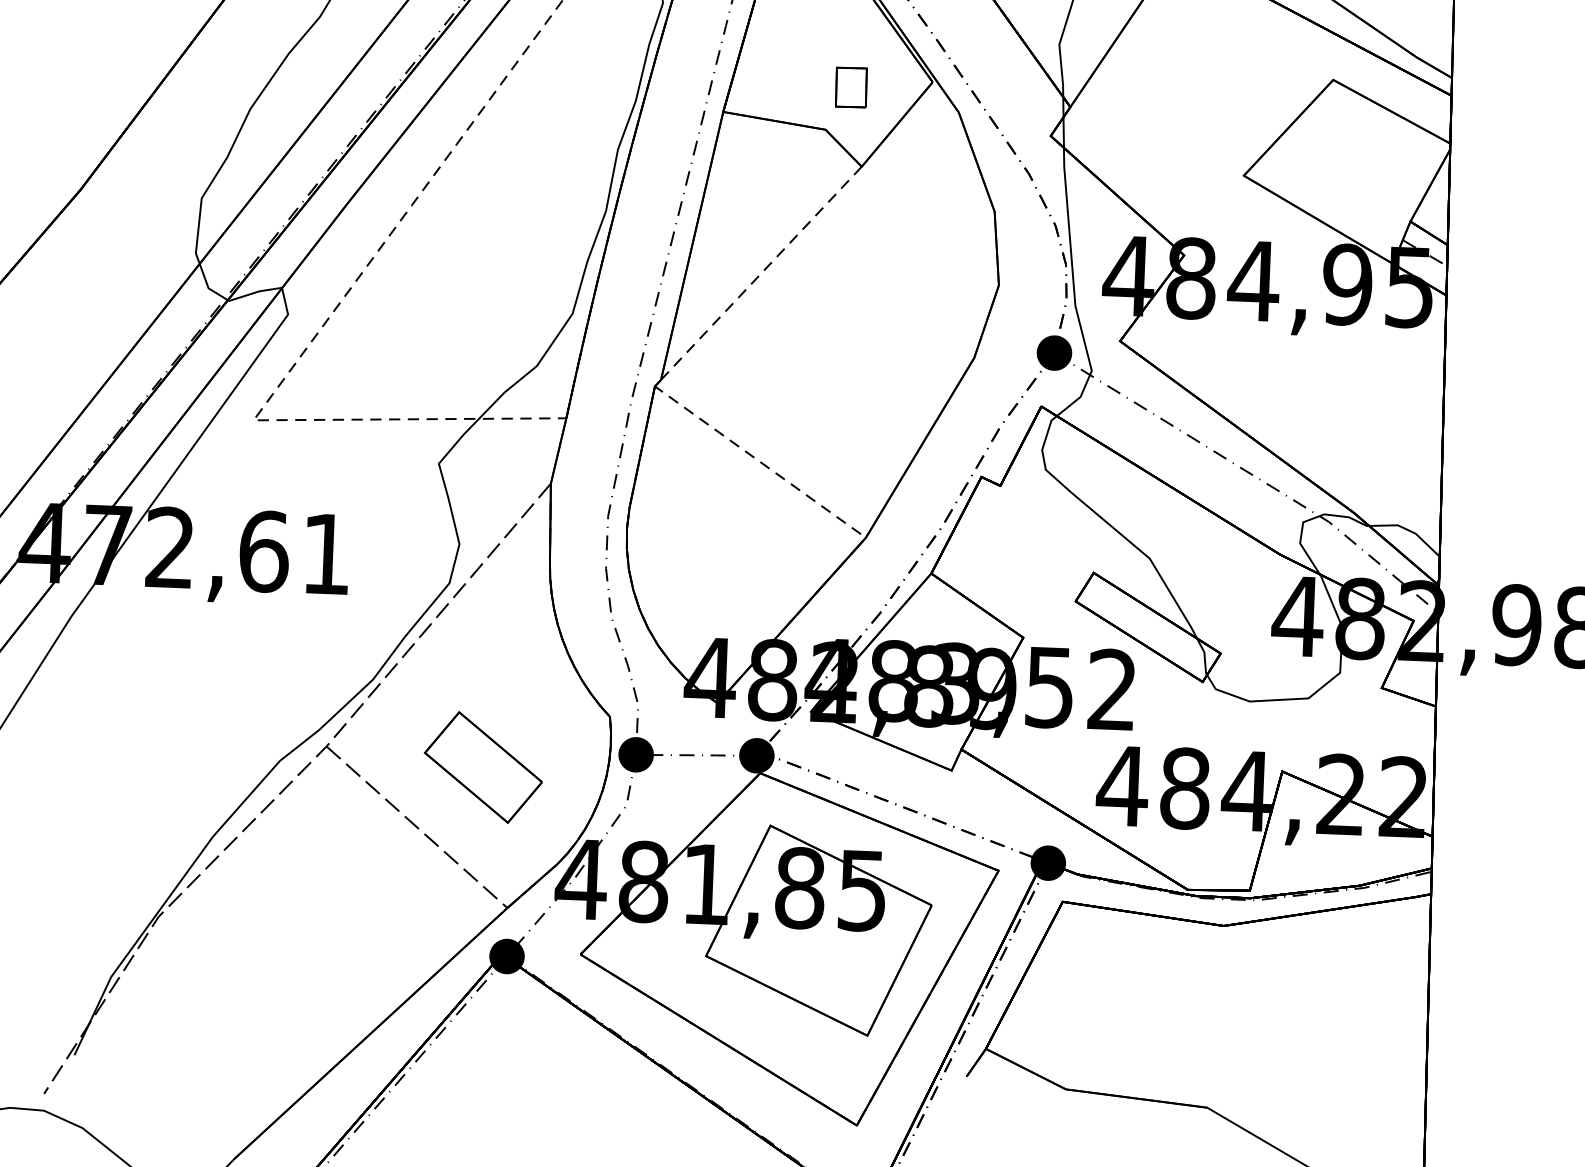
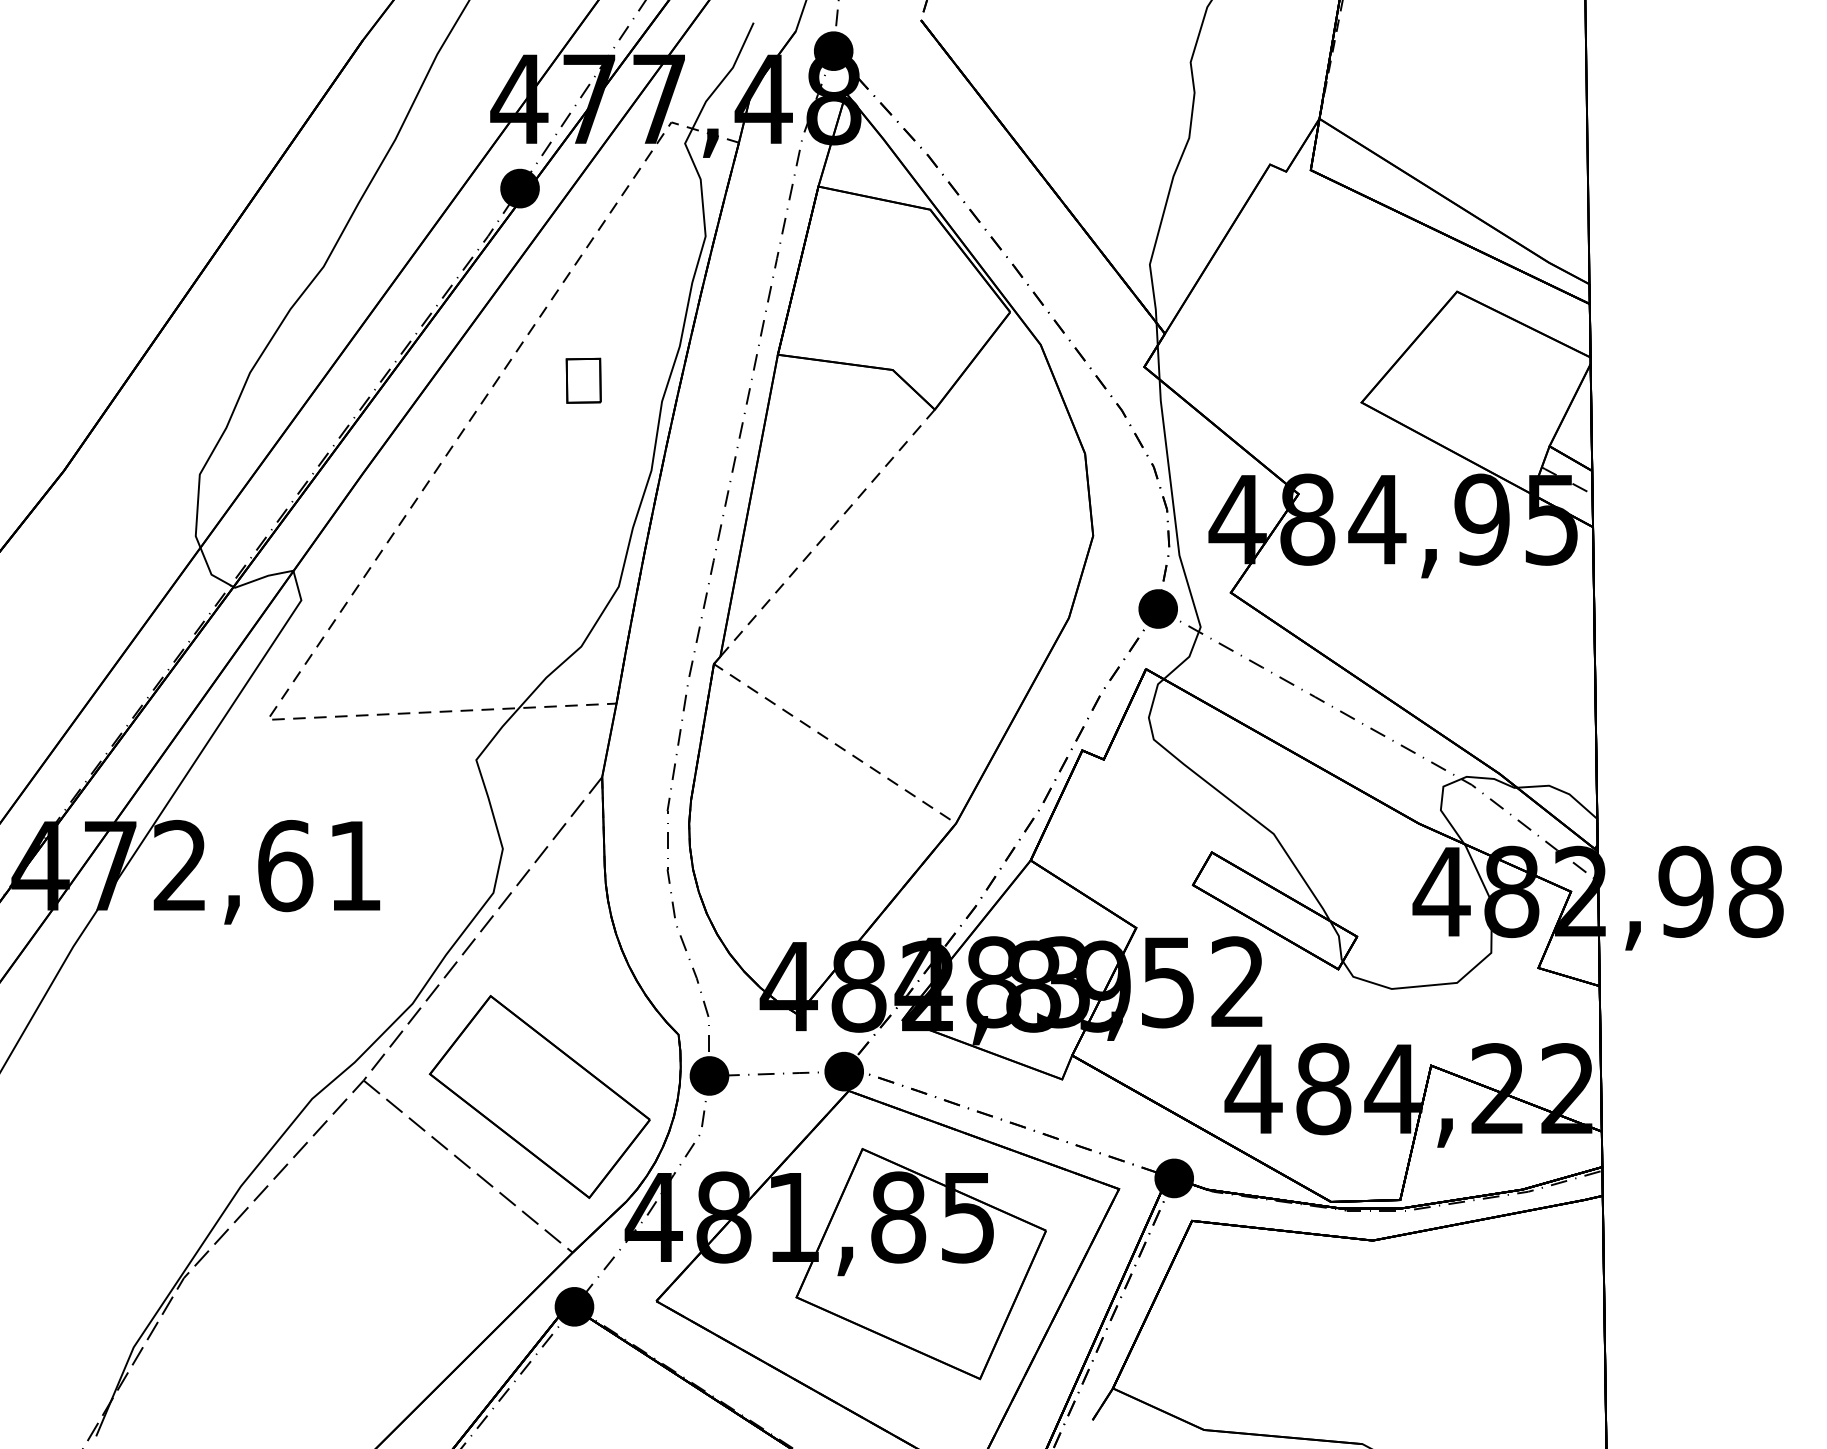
part: (851, 87) -> (583, 380), moved
part: (483, 767) -> (539, 1096), size x1.67

